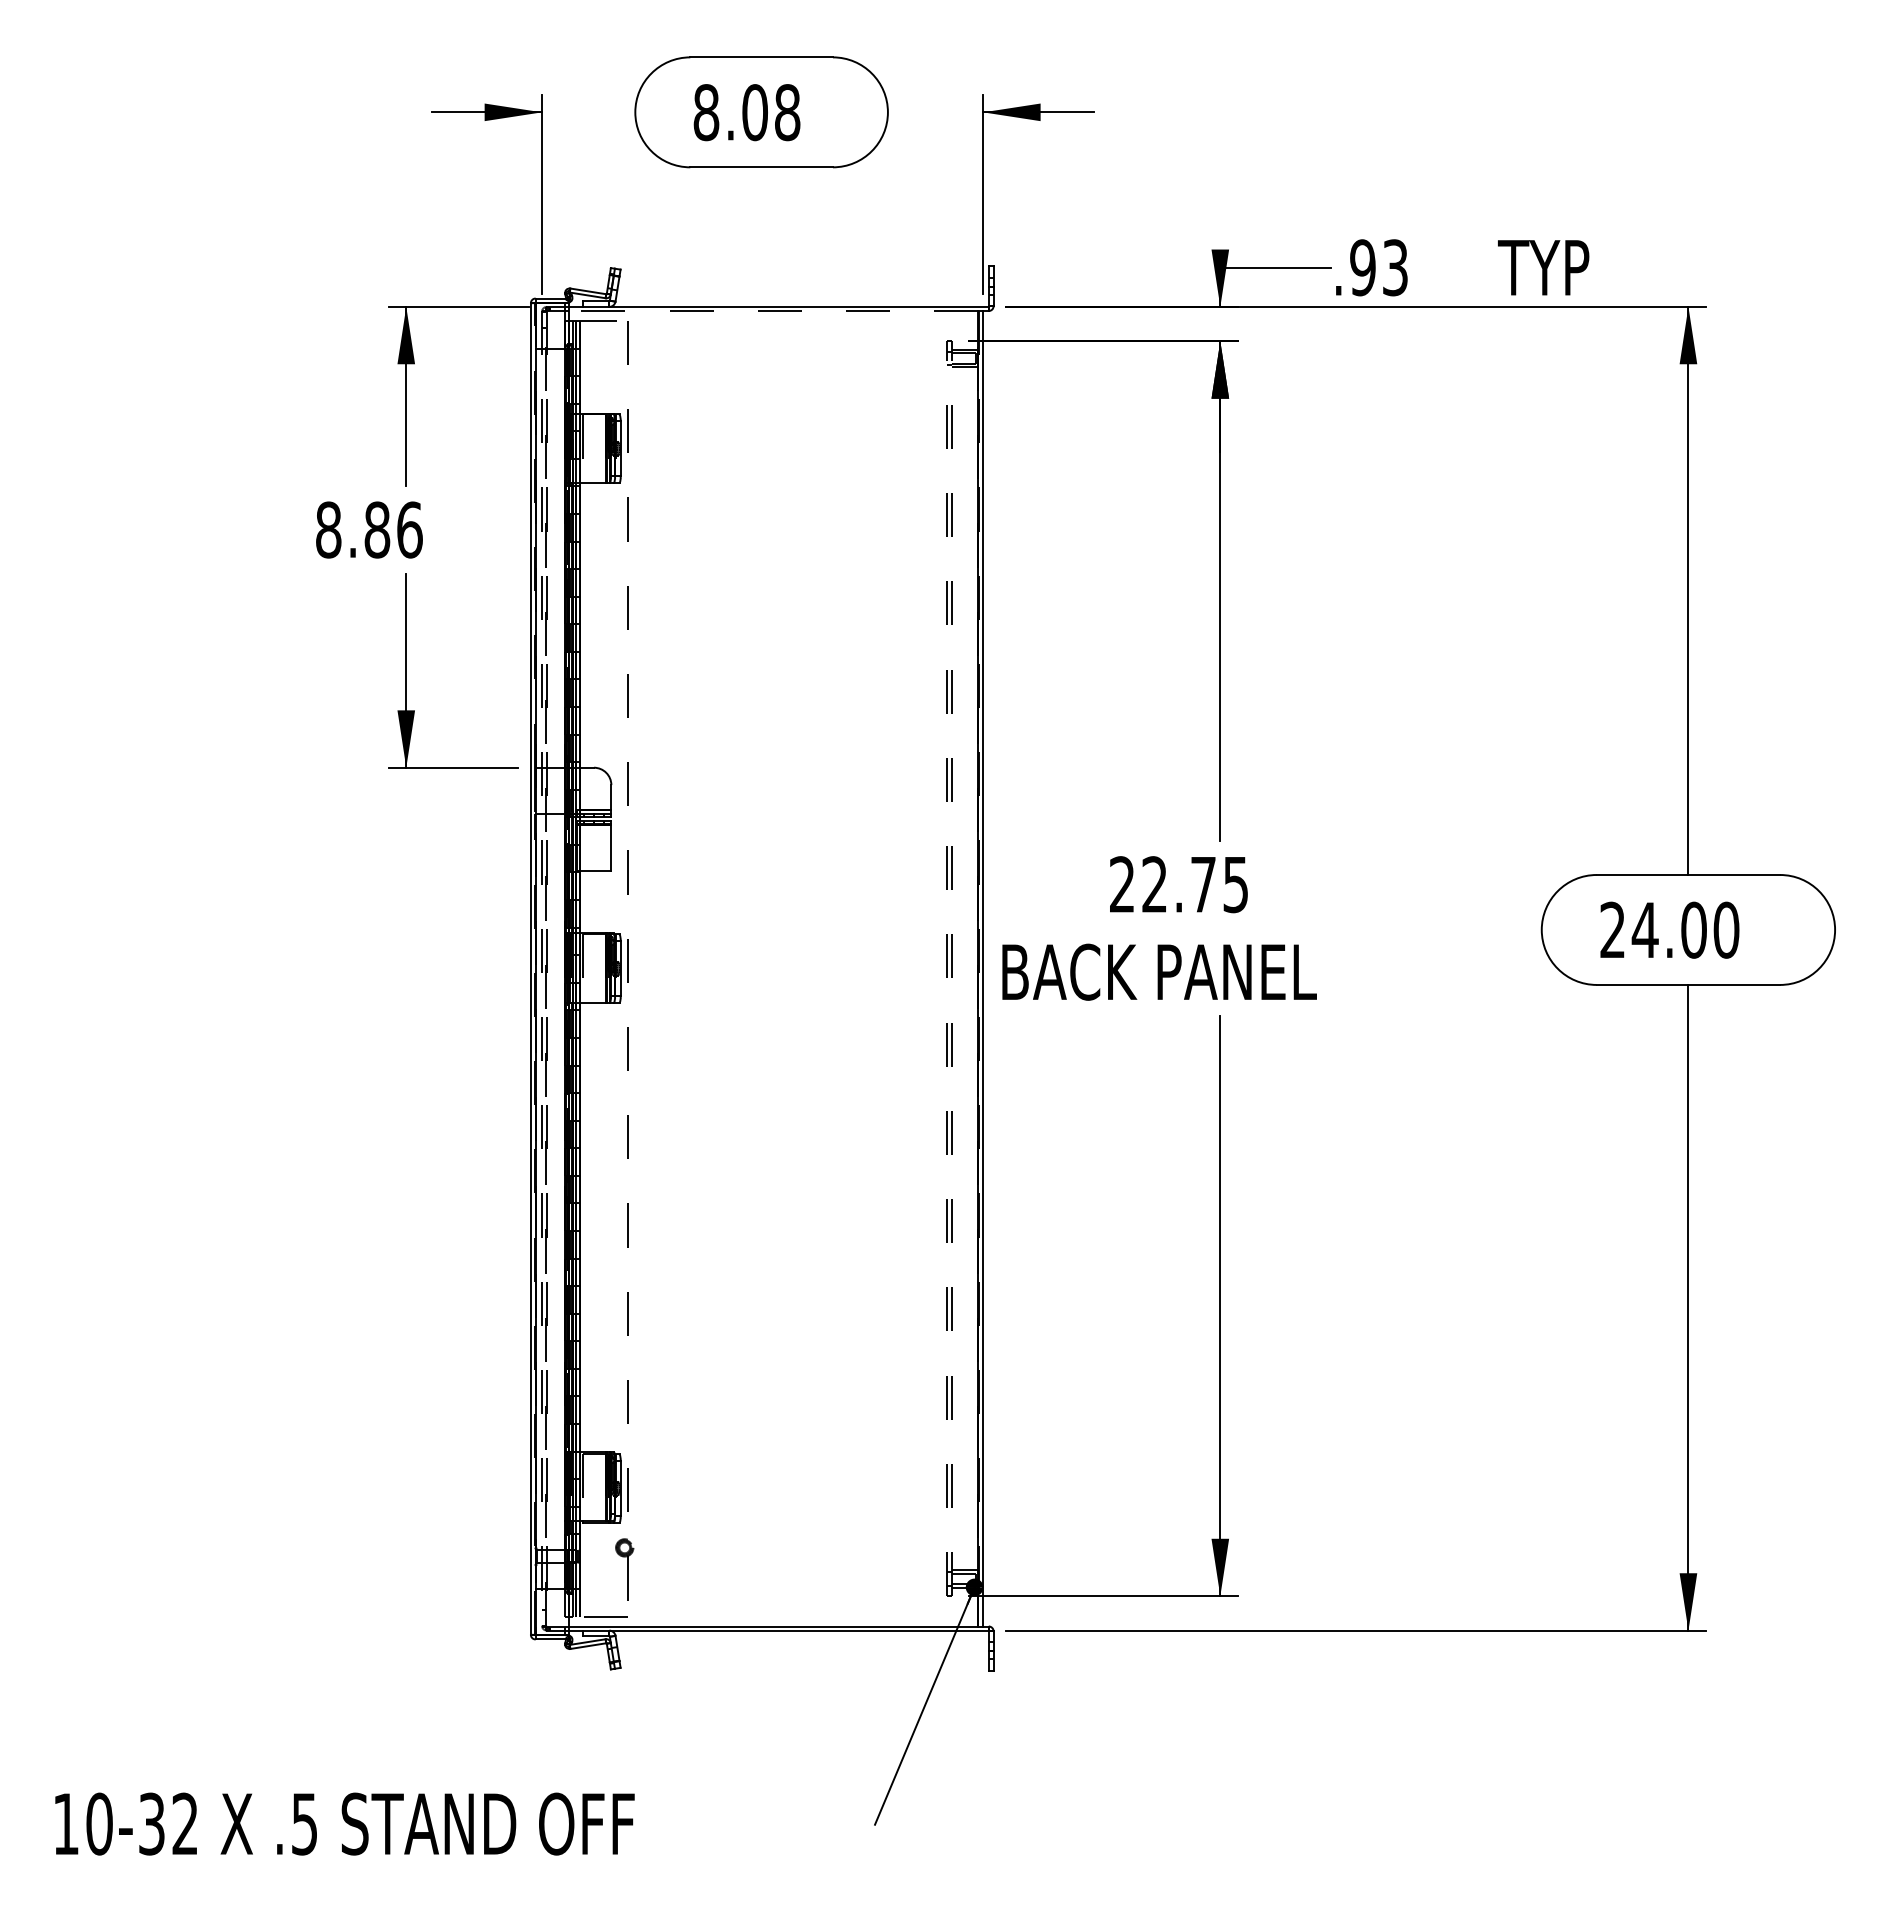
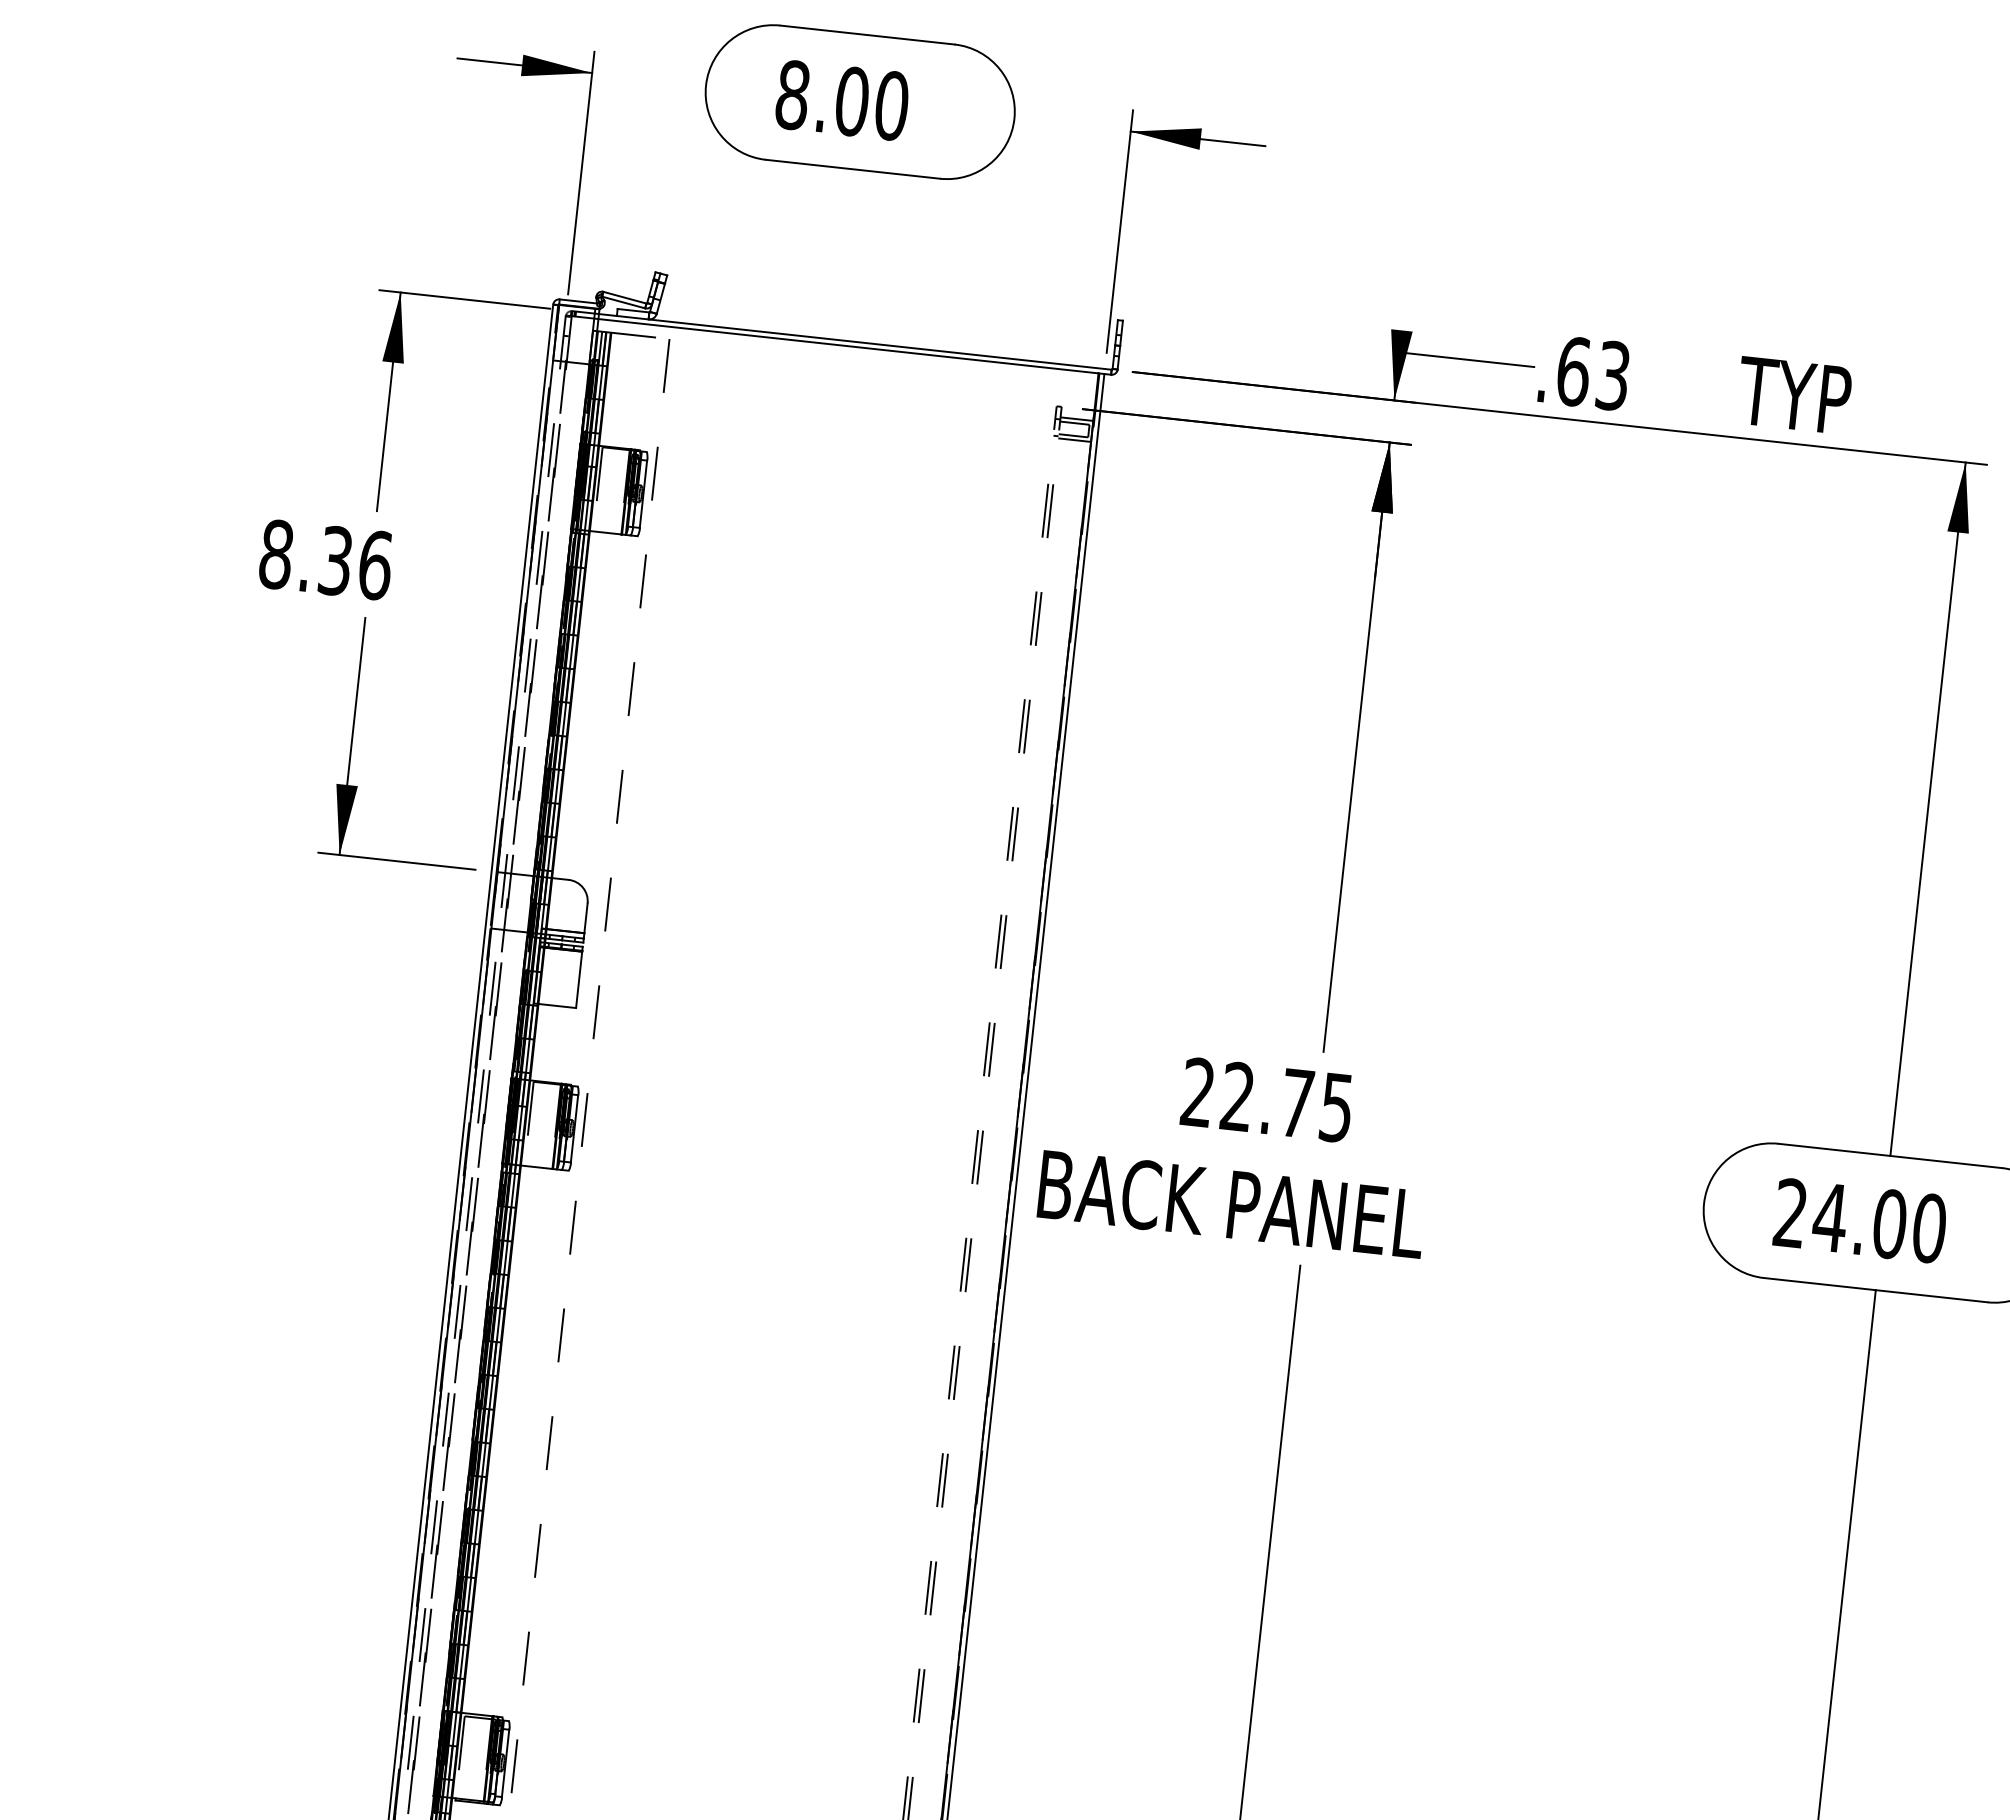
text: (787, 112) -> (891, 105), 8.08 -> 8.00
text: (1363, 267) -> (1574, 371), .93 -> .63
line: (773, 311) -> (848, 346), dashed -> solid
text: (377, 529) -> (336, 560), 8.86 -> 8.36

